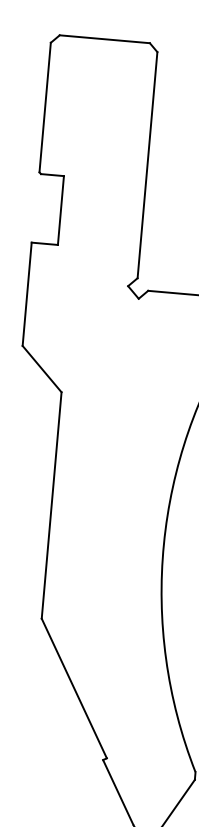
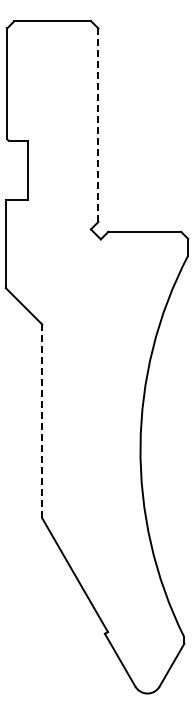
line: (147, 165) -> (98, 125), solid -> dashed
line: (51, 505) -> (42, 421), solid -> dashed

